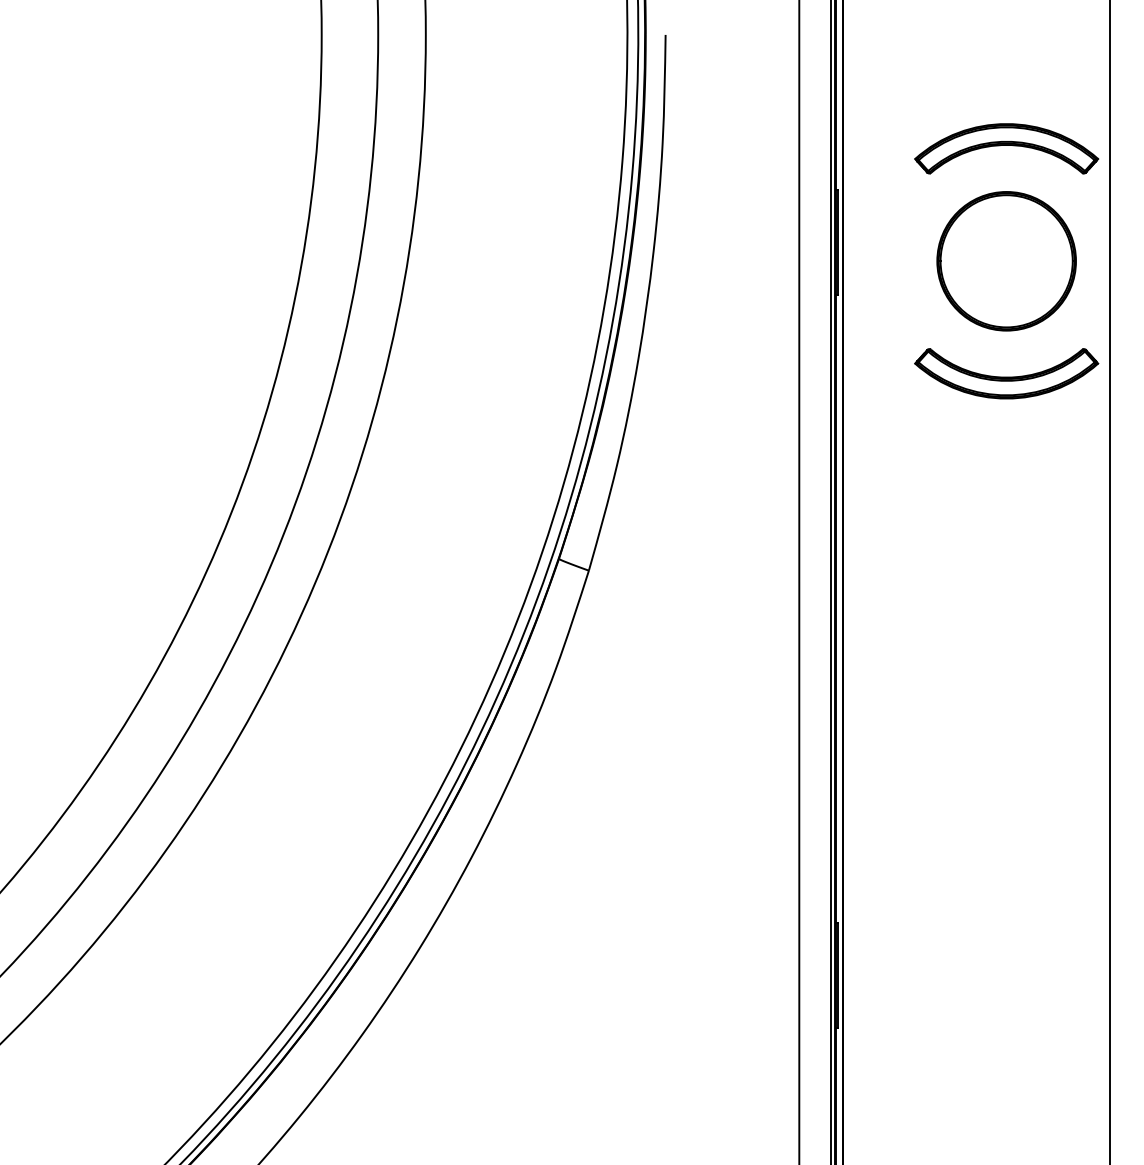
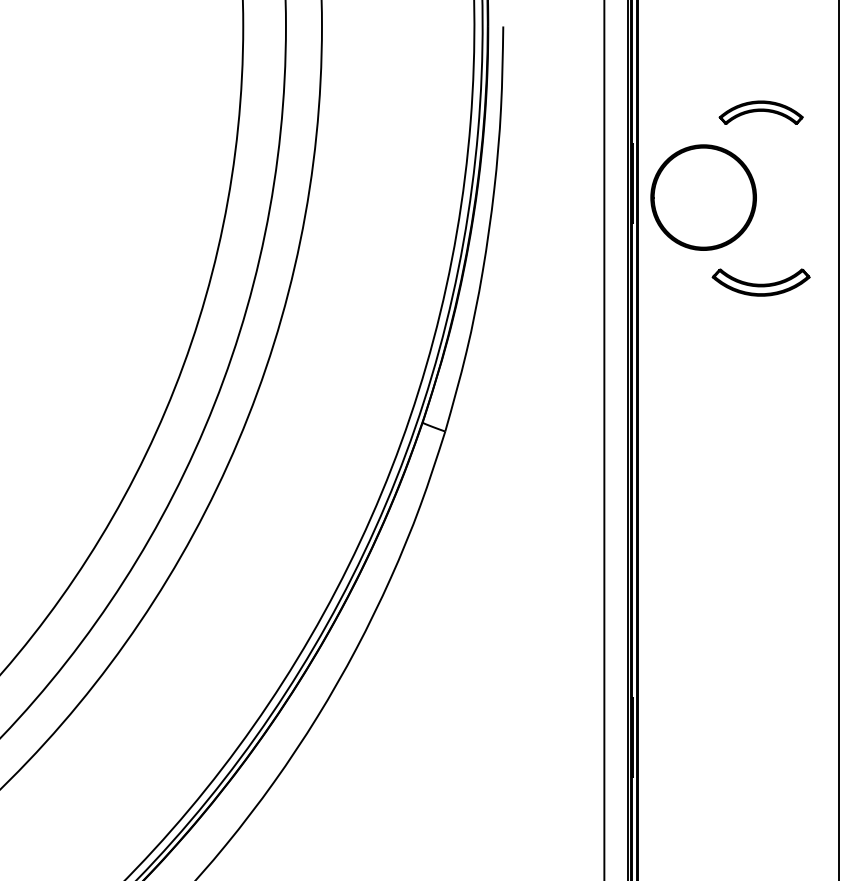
part: (1006, 148) -> (761, 112), size x0.6
part: (1006, 261) -> (703, 197), moved
part: (1006, 373) -> (761, 282), size x0.7

